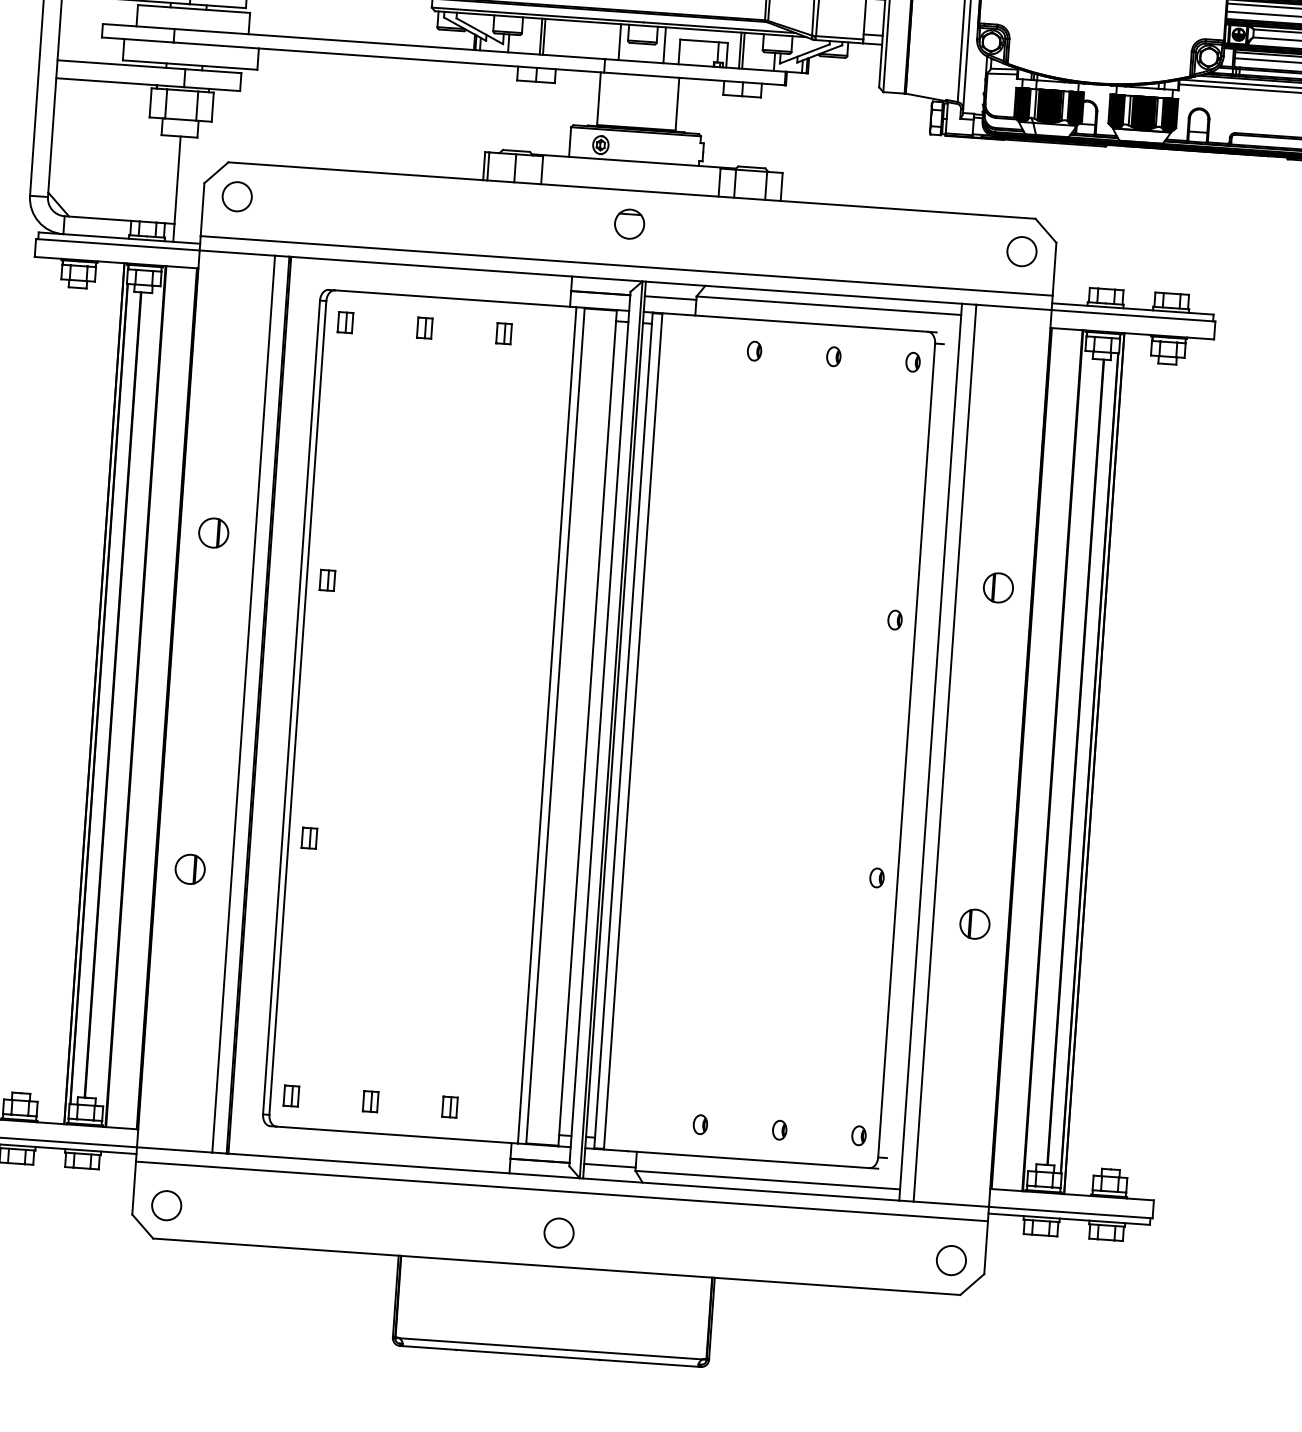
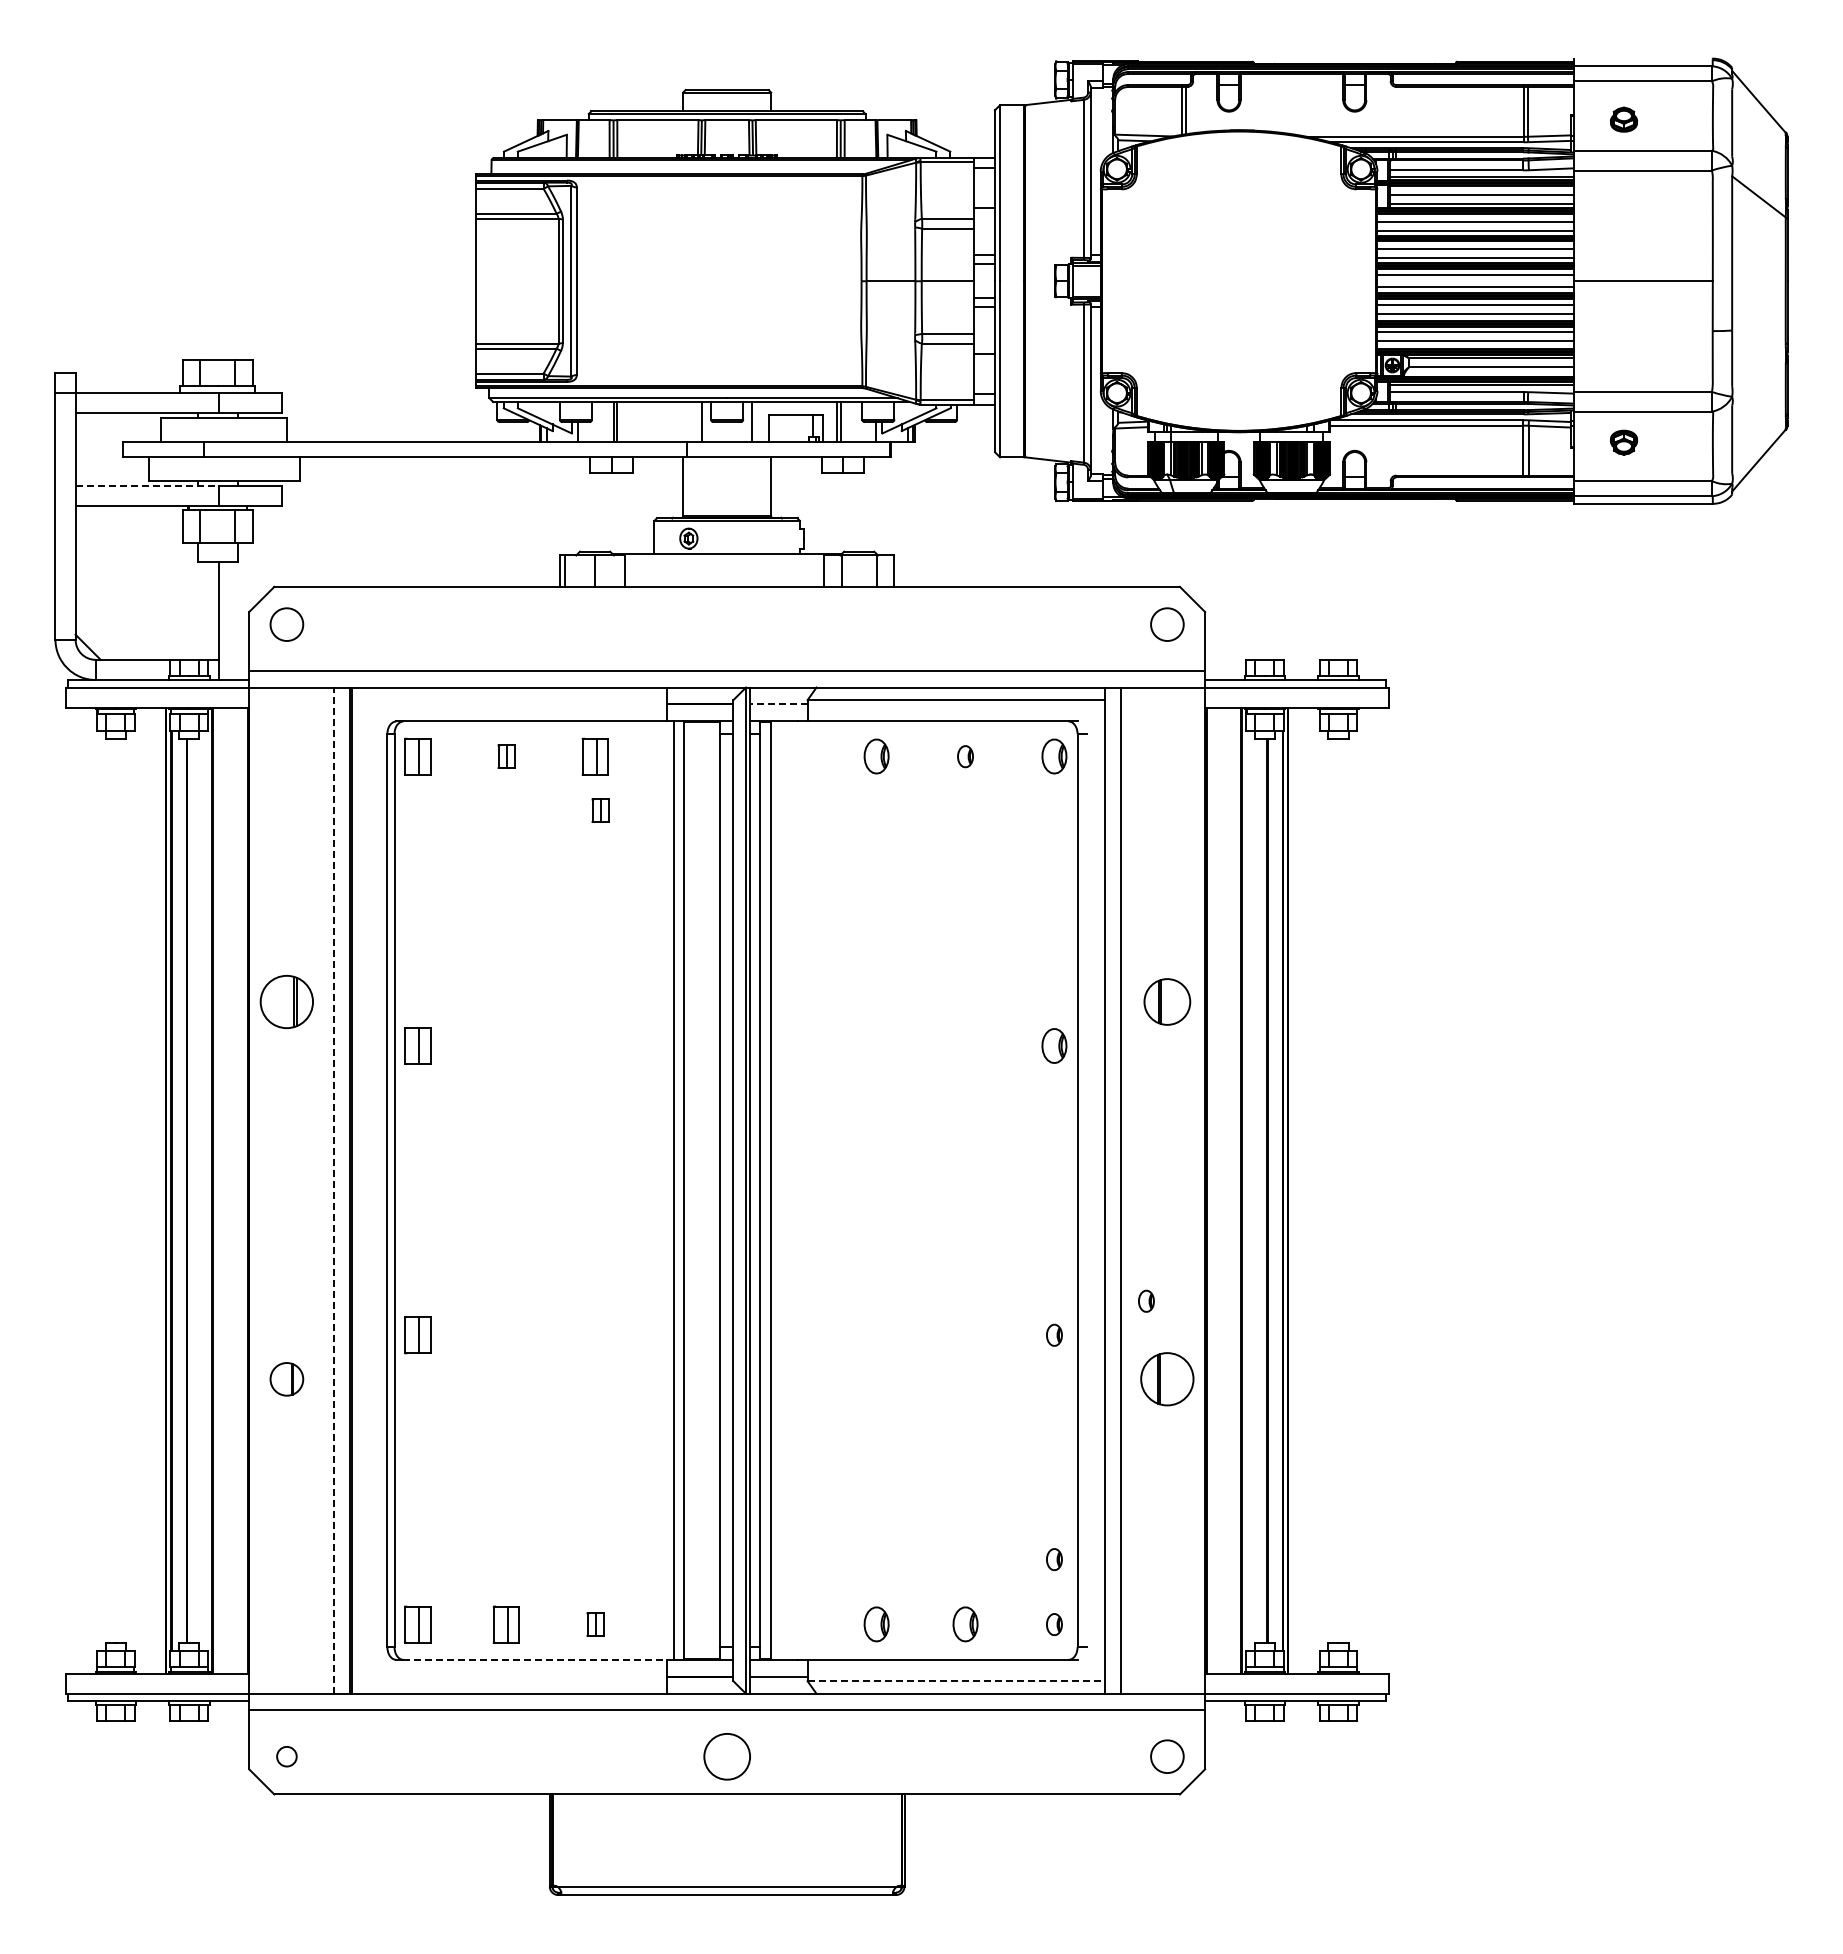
line: (121, 64) -> (147, 486), solid -> dashed
part: (629, 224) -> (726, 624), removed
line: (670, 297) -> (778, 703), solid -> dashed
part: (345, 322) -> (417, 756), size x1.6
part: (504, 333) -> (595, 756), size x1.6
part: (754, 351) -> (876, 756), size x1.6
part: (913, 362) -> (1054, 756), size x1.6
part: (505, 381) -> (600, 810), added
part: (213, 532) -> (286, 1001), size x1.6
part: (327, 579) -> (417, 1045), size x1.6
part: (998, 587) -> (1167, 1001), size x1.4
part: (895, 619) -> (1054, 1045), size x1.6
line: (243, 703) -> (333, 1190), solid -> dashed
part: (309, 838) -> (417, 1335), size x1.6
part: (961, 852) -> (1146, 1300), added
part: (975, 924) -> (1167, 1379), size x1.6
part: (863, 1077) -> (1054, 1559), added
part: (291, 1096) -> (417, 1624), size x1.6
part: (370, 1101) -> (506, 1624), size x1.6
part: (700, 1124) -> (876, 1624), size x1.6
part: (779, 1130) -> (965, 1624), size x1.6
line: (397, 1134) -> (539, 1659), solid -> dashed
line: (768, 1180) -> (956, 1681), solid -> dashed
circle: (166, 1205) -> (286, 1756), size x0.6
circle: (558, 1232) -> (726, 1756), size x1.4

